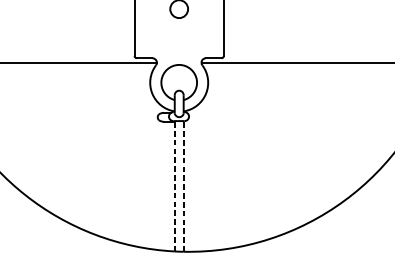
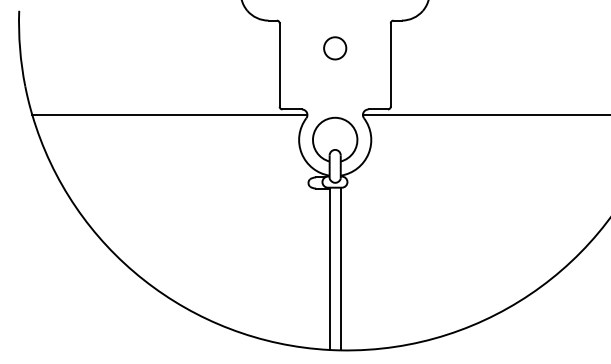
line: (174, 185) -> (329, 268), dashed -> solid
line: (183, 185) -> (340, 268), dashed -> solid

